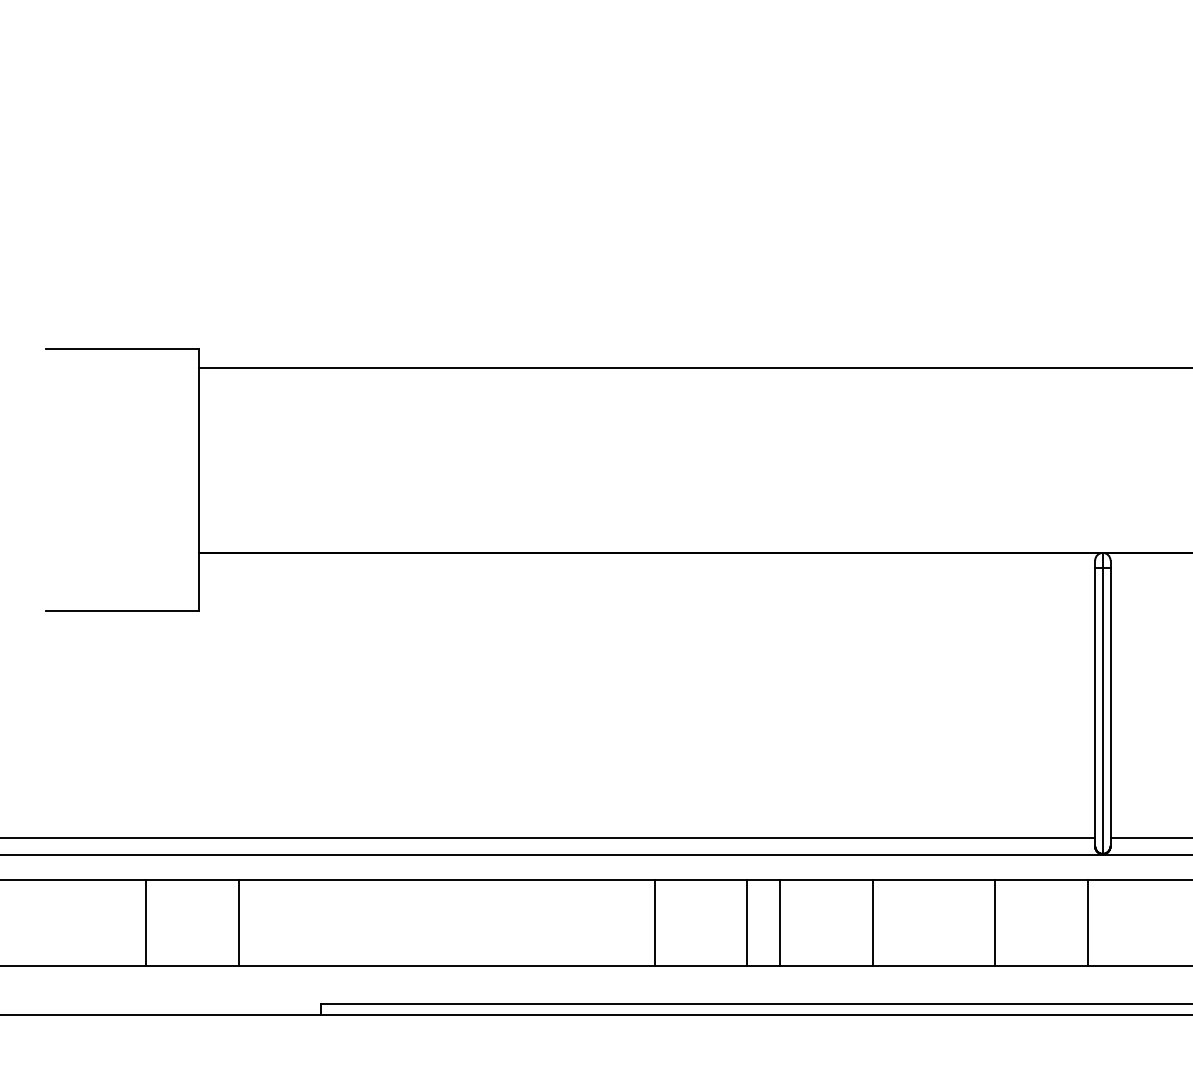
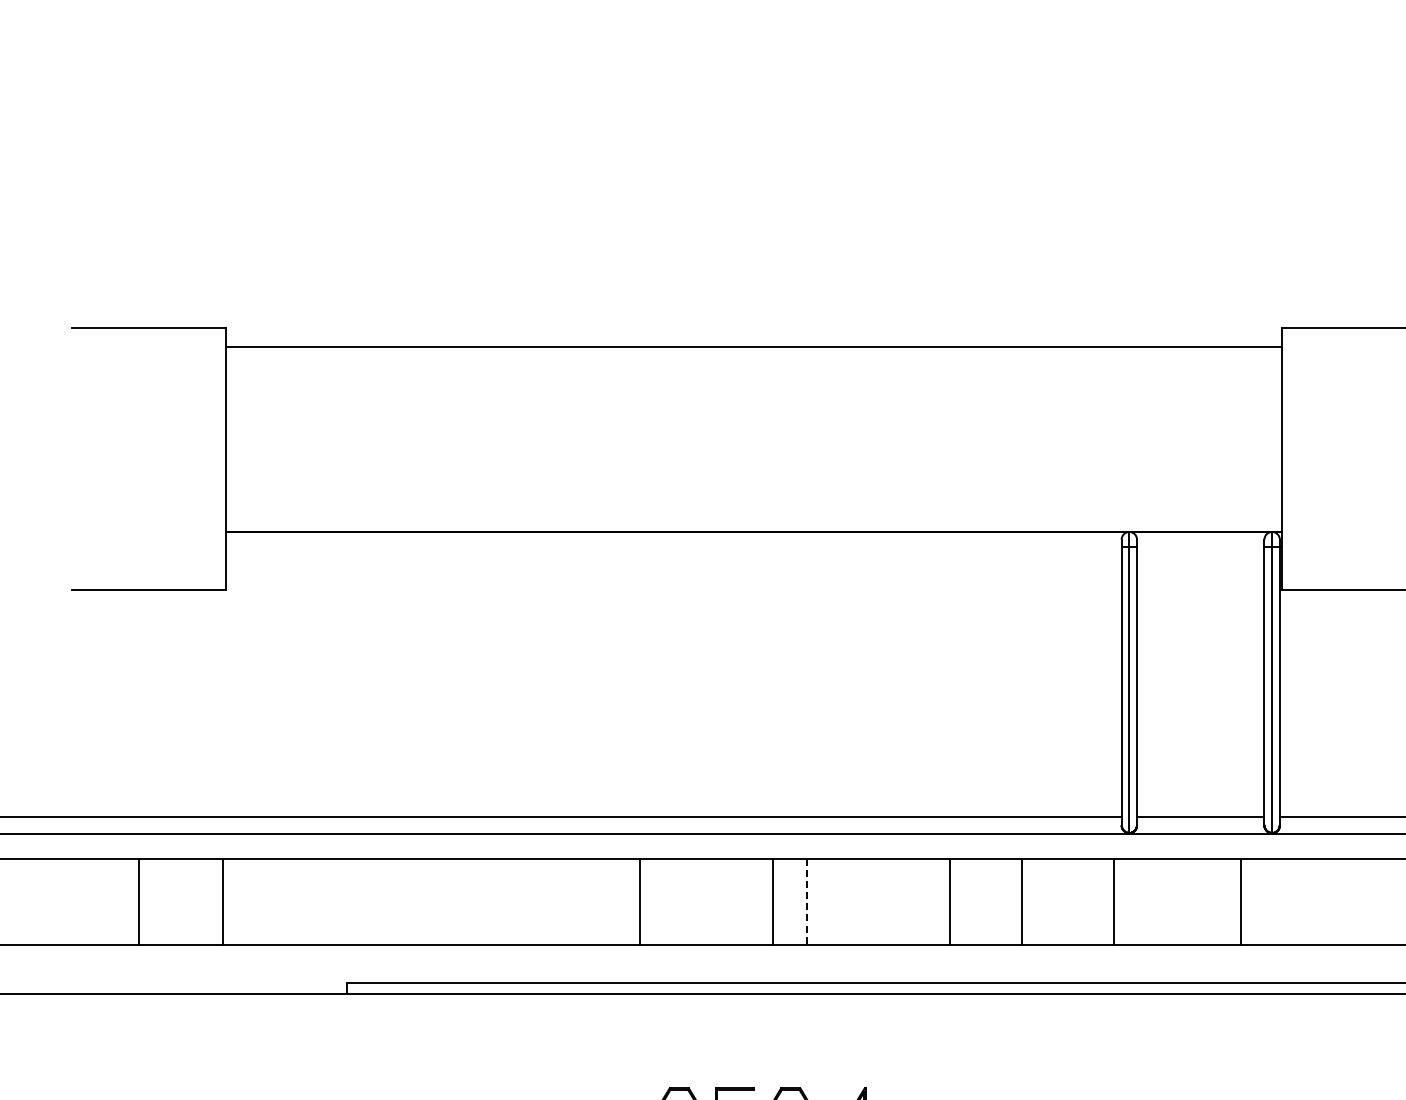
line: (146, 922) -> (138, 901), moved
line: (239, 922) -> (223, 901), moved
line: (655, 922) -> (640, 901), moved
line: (780, 922) -> (806, 901), solid -> dashed
line: (873, 922) -> (950, 901), moved

